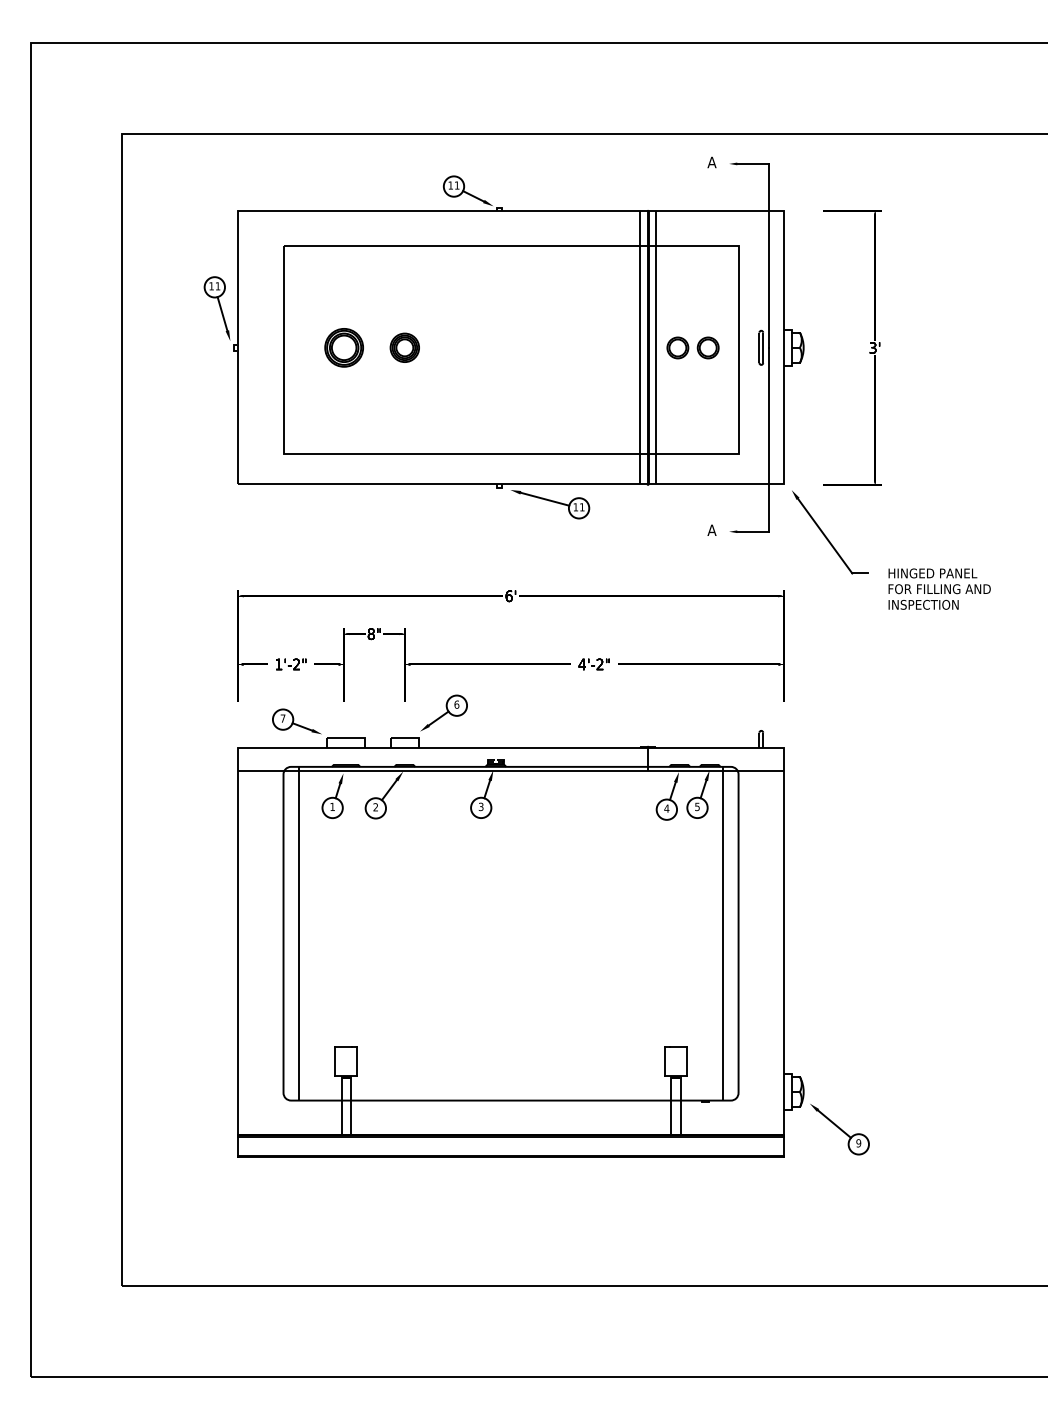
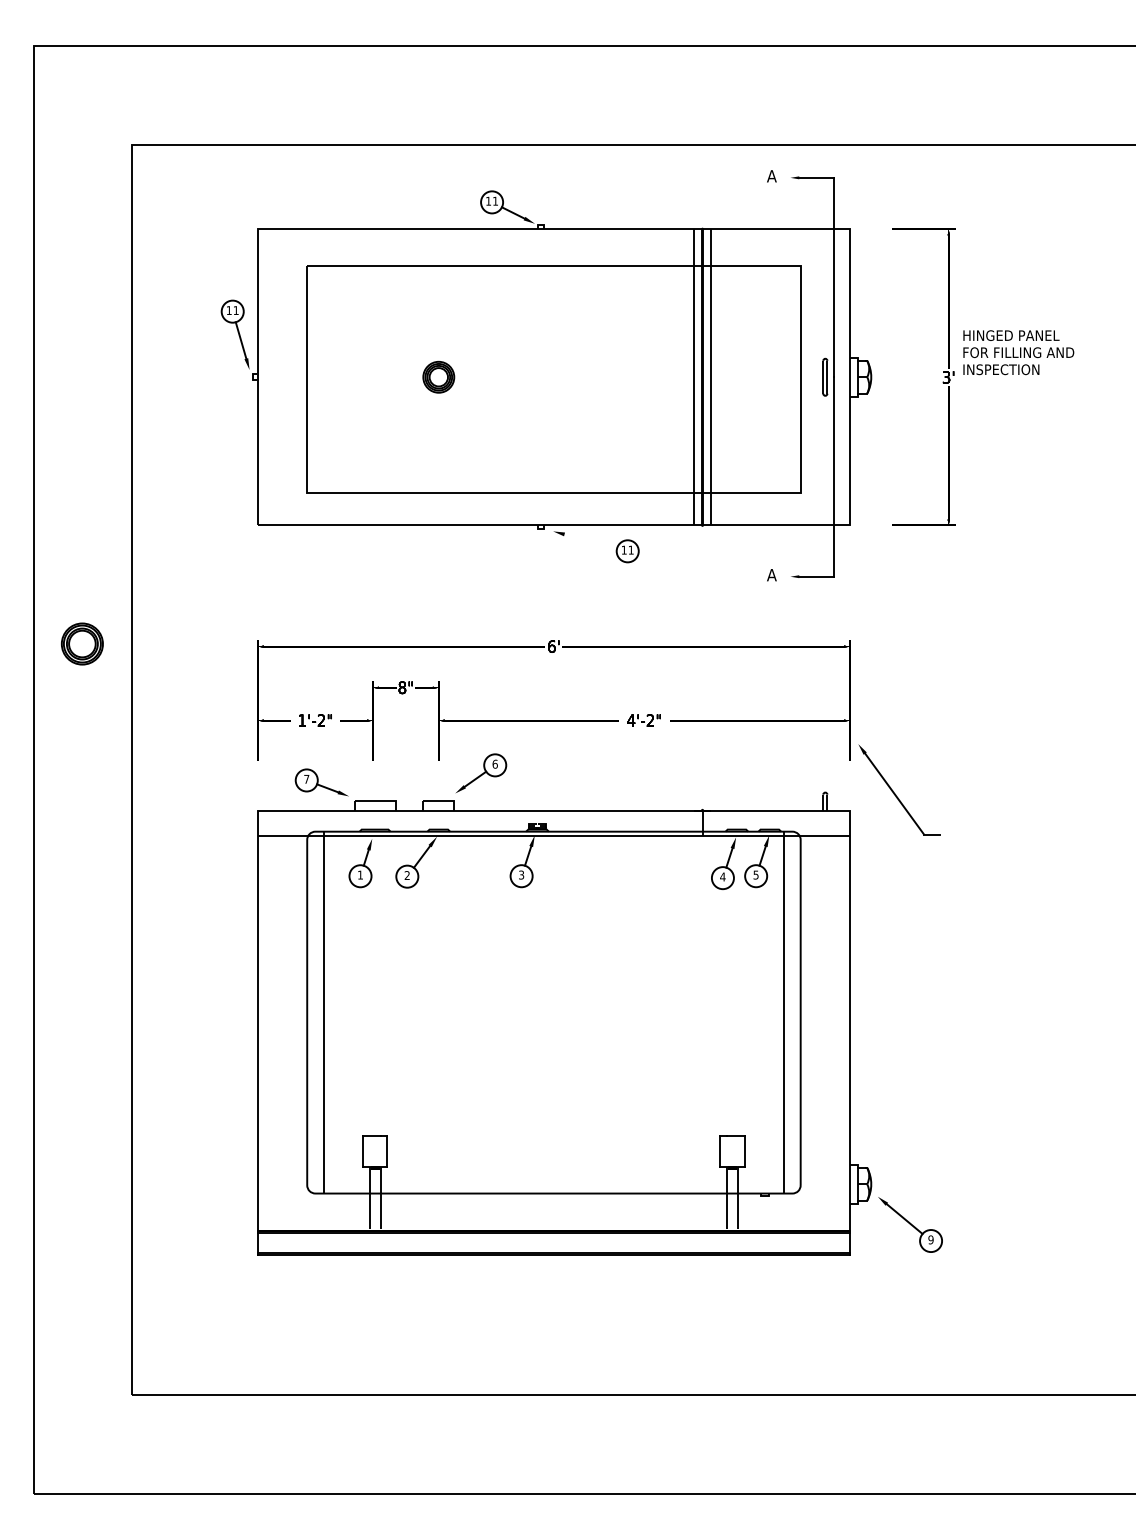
part: (343, 347) -> (81, 643), moved
part: (692, 347) -> (750, 376), removed
line: (544, 498) -> (590, 540), removed
part: (830, 532) -> (900, 790), moved
text: (939, 588) -> (1018, 351), moved

